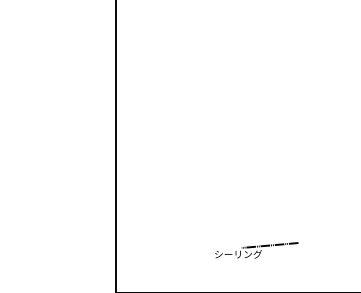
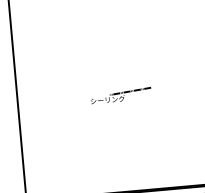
part: (256, 250) -> (120, 95), moved

